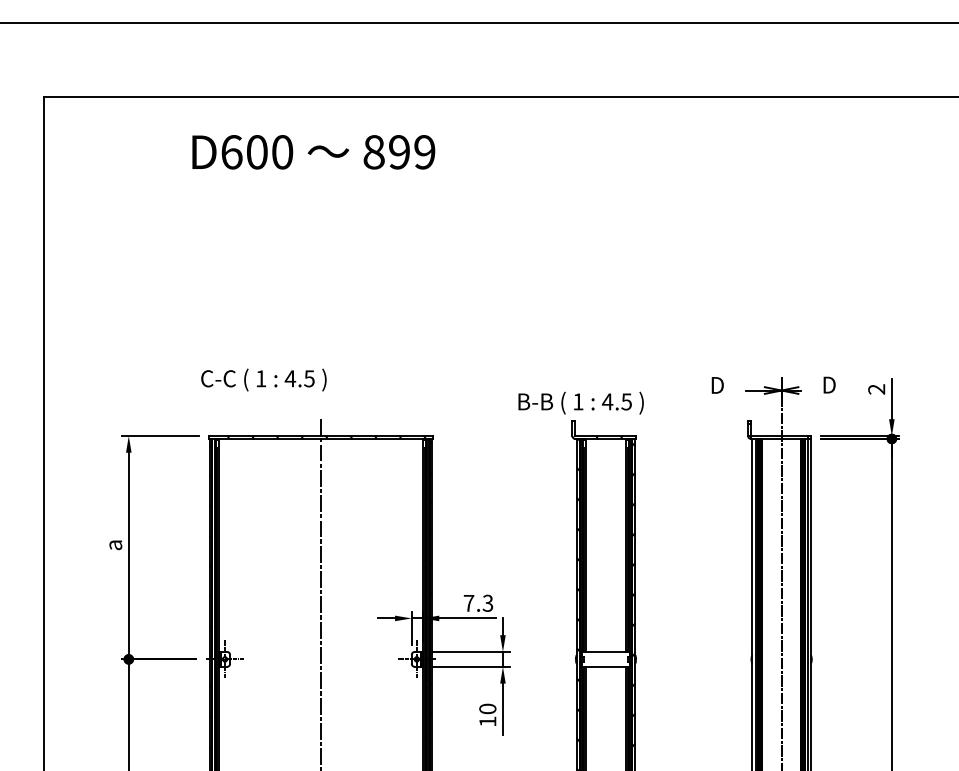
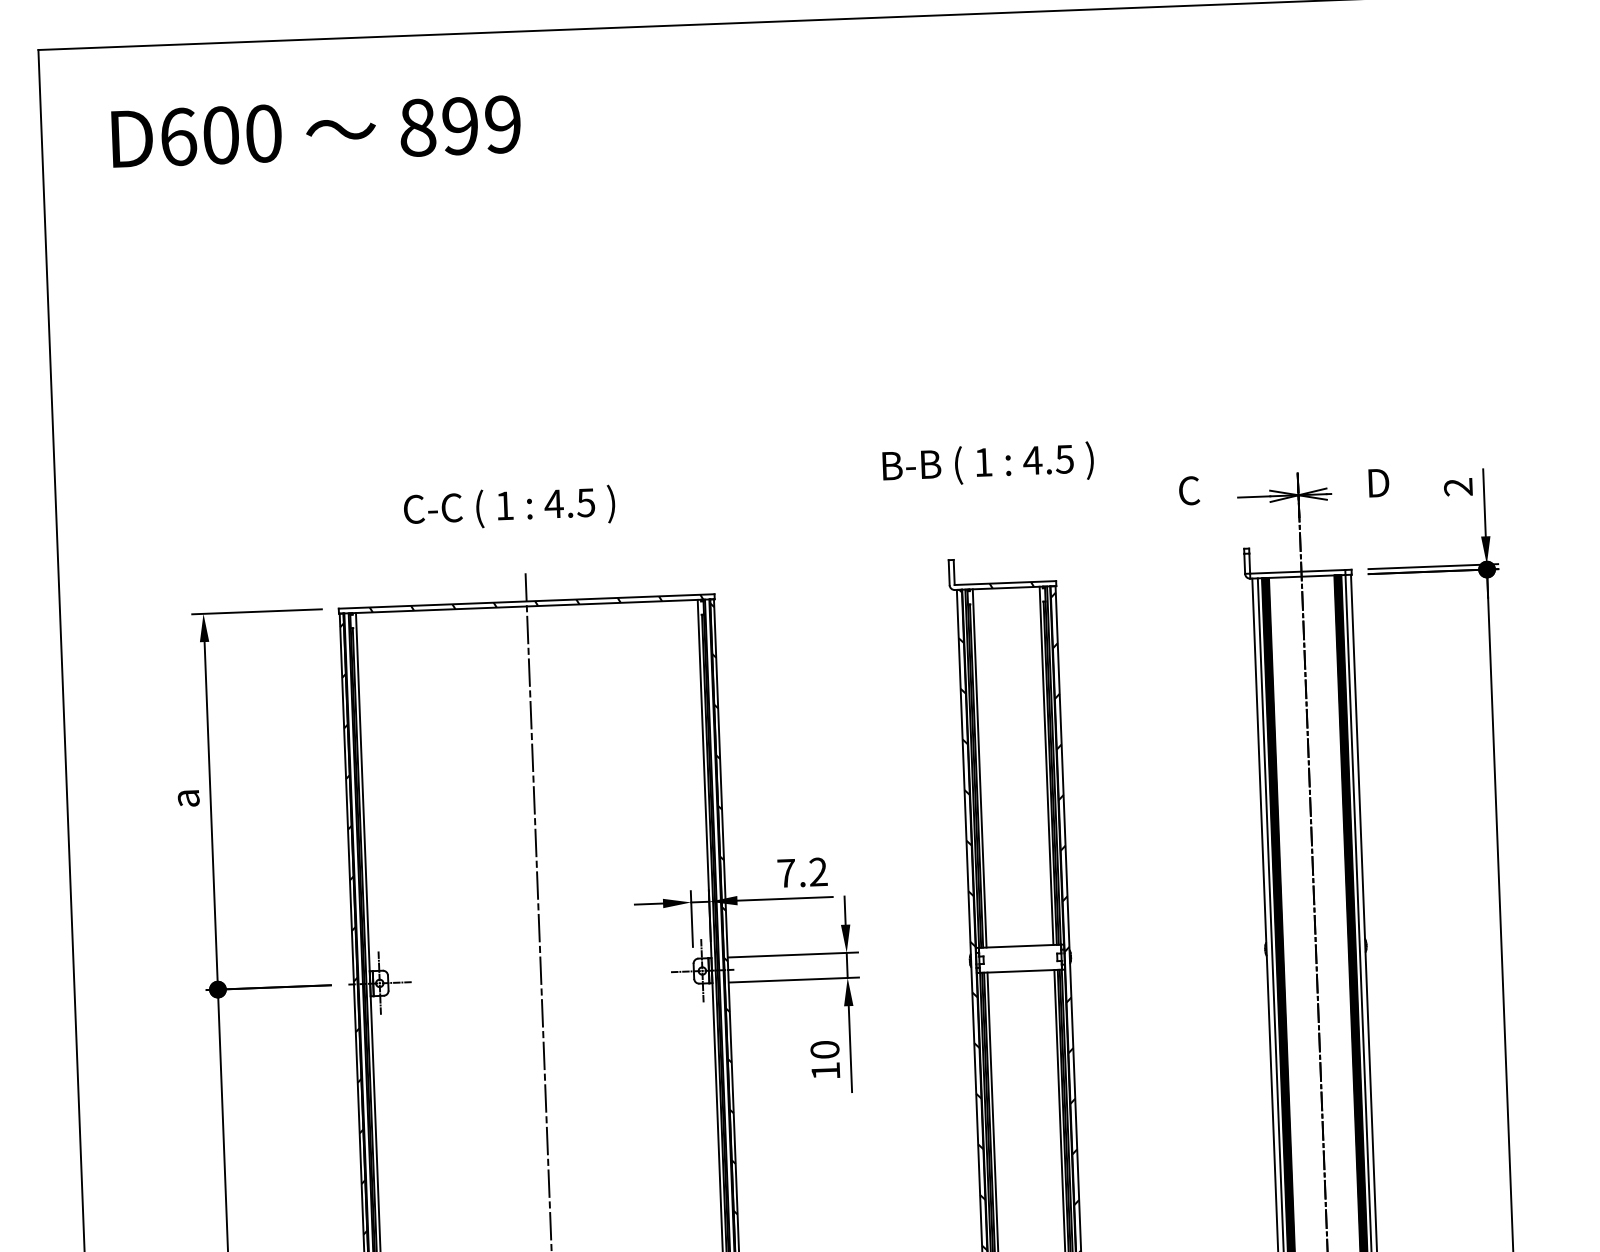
text: (313, 152) -> (315, 132), moved
text: (263, 379) -> (508, 507), moved
text: (716, 384) -> (1188, 489), D -> C
text: (580, 402) -> (987, 463), moved
text: (487, 603) -> (817, 872), 7.3 -> 7.2

